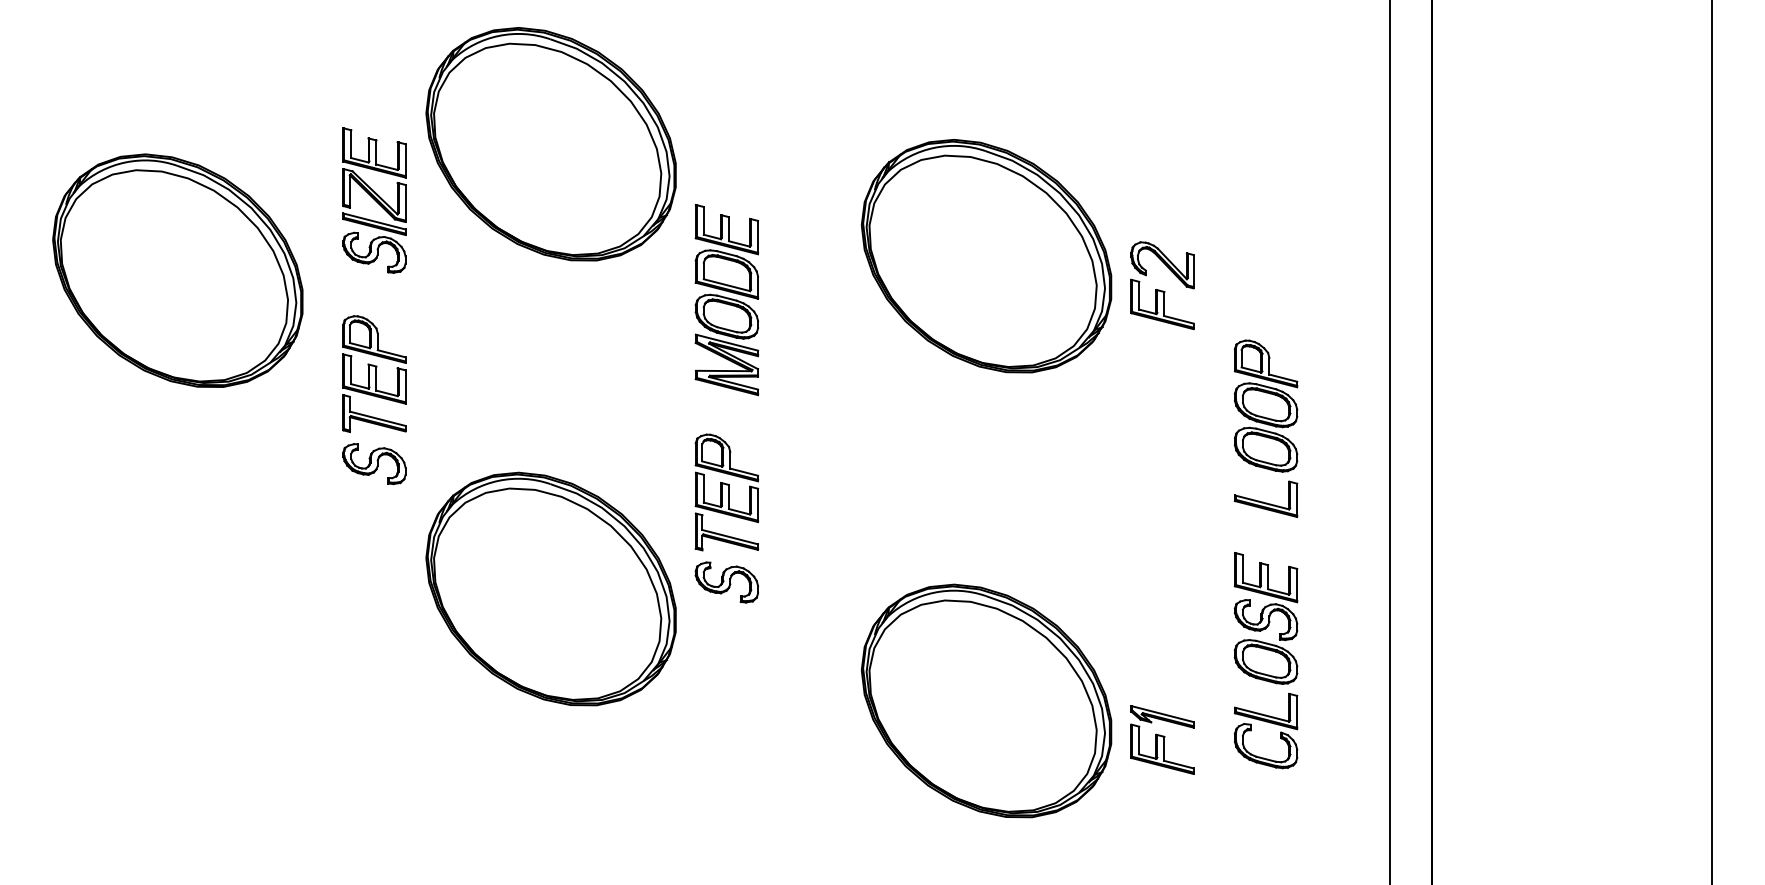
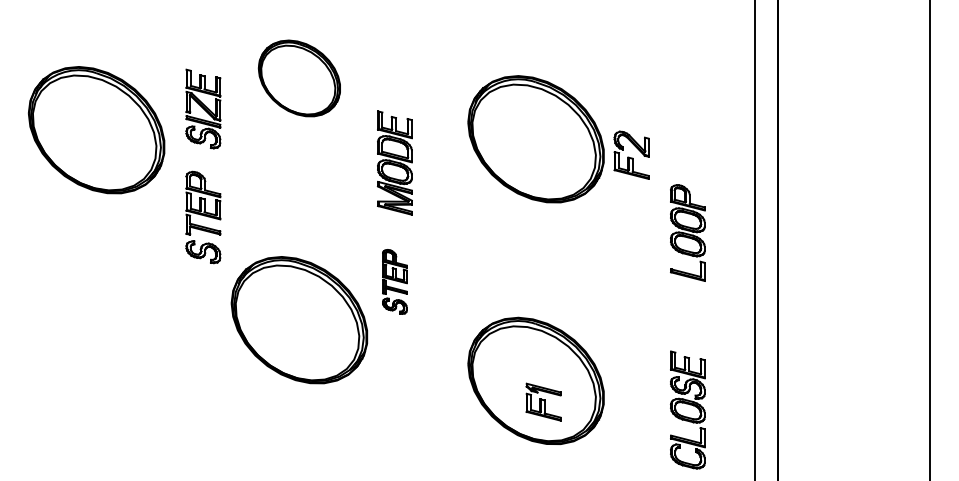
part: (551, 144) -> (299, 78), size x0.6
part: (177, 271) -> (96, 130), moved
part: (726, 517) -> (394, 281), size x0.7
part: (1265, 659) -> (687, 409), moved
part: (1162, 738) -> (543, 401), moved

